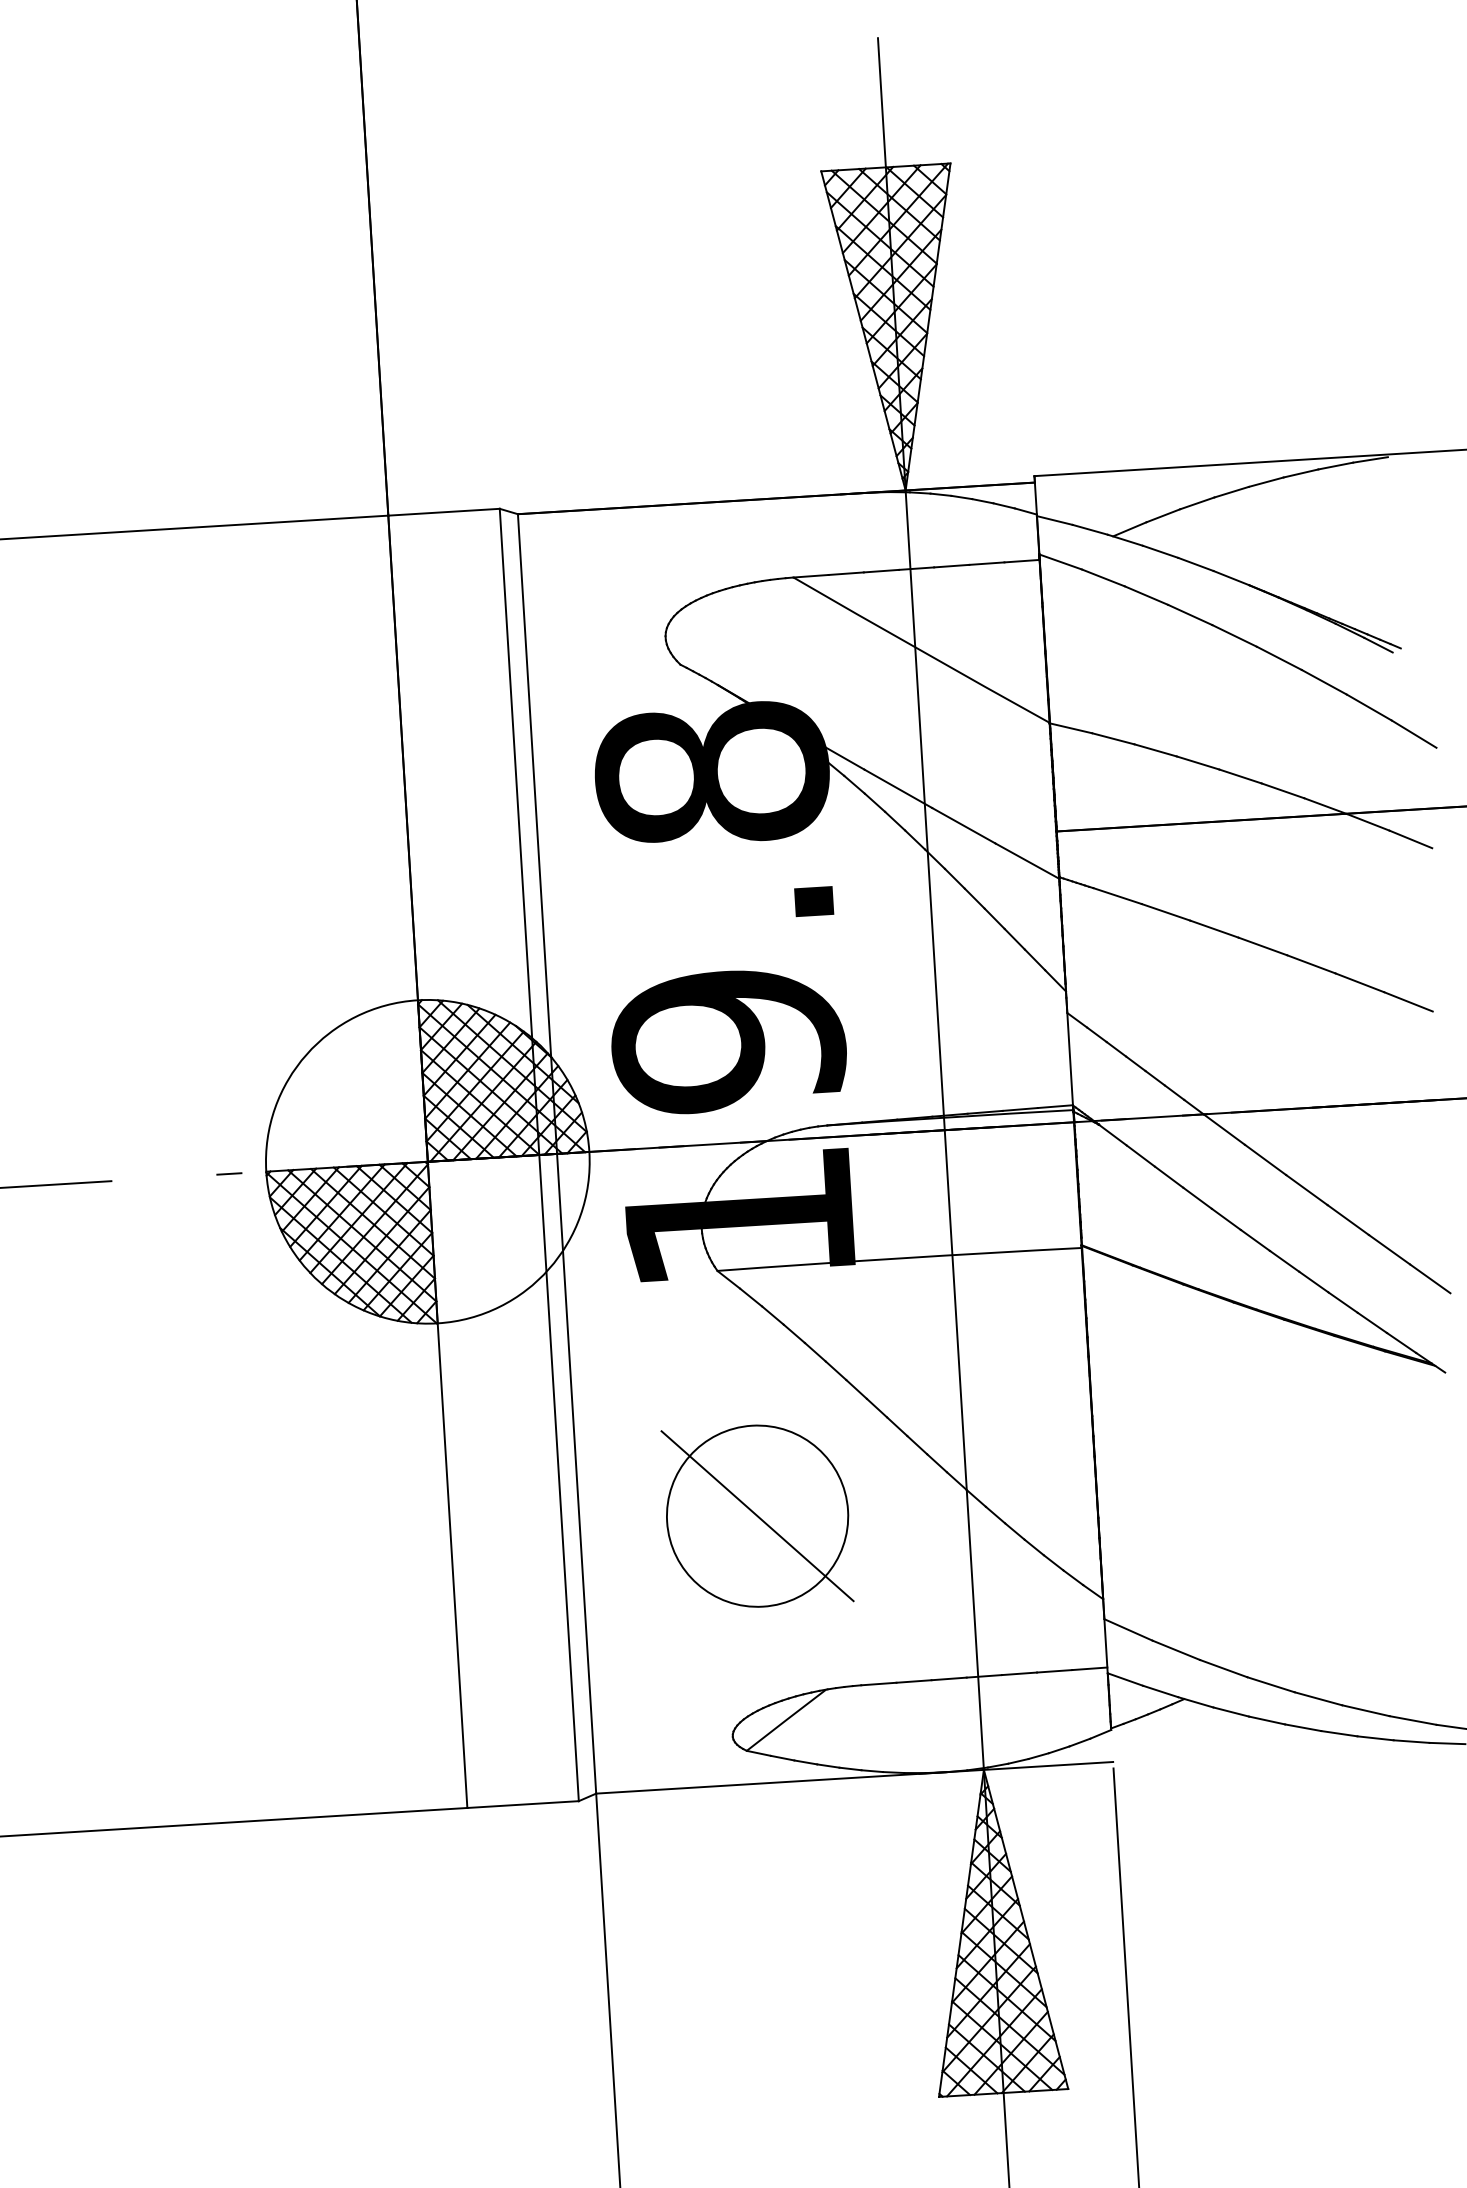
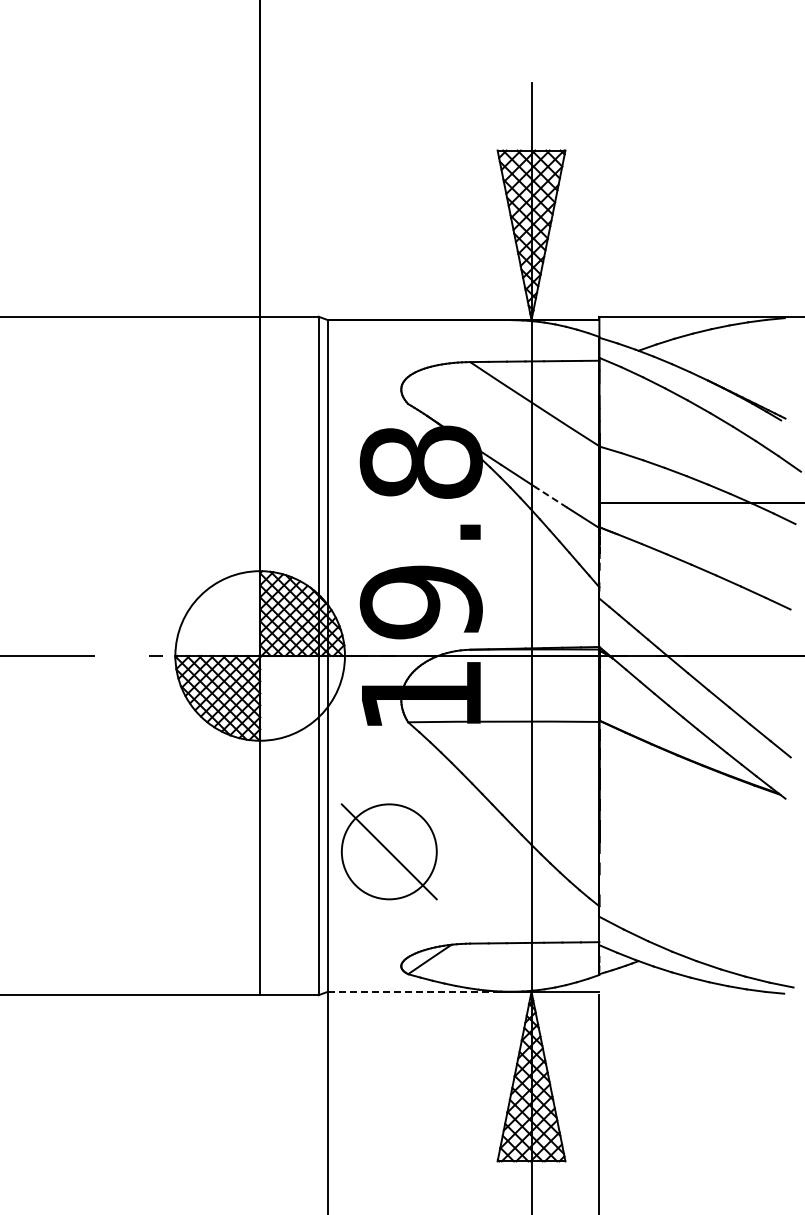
line: (962, 826) -> (550, 497), solid -> dashed
part: (755, 1515) -> (388, 851), moved
line: (772, 1782) -> (420, 991), solid -> dashed

